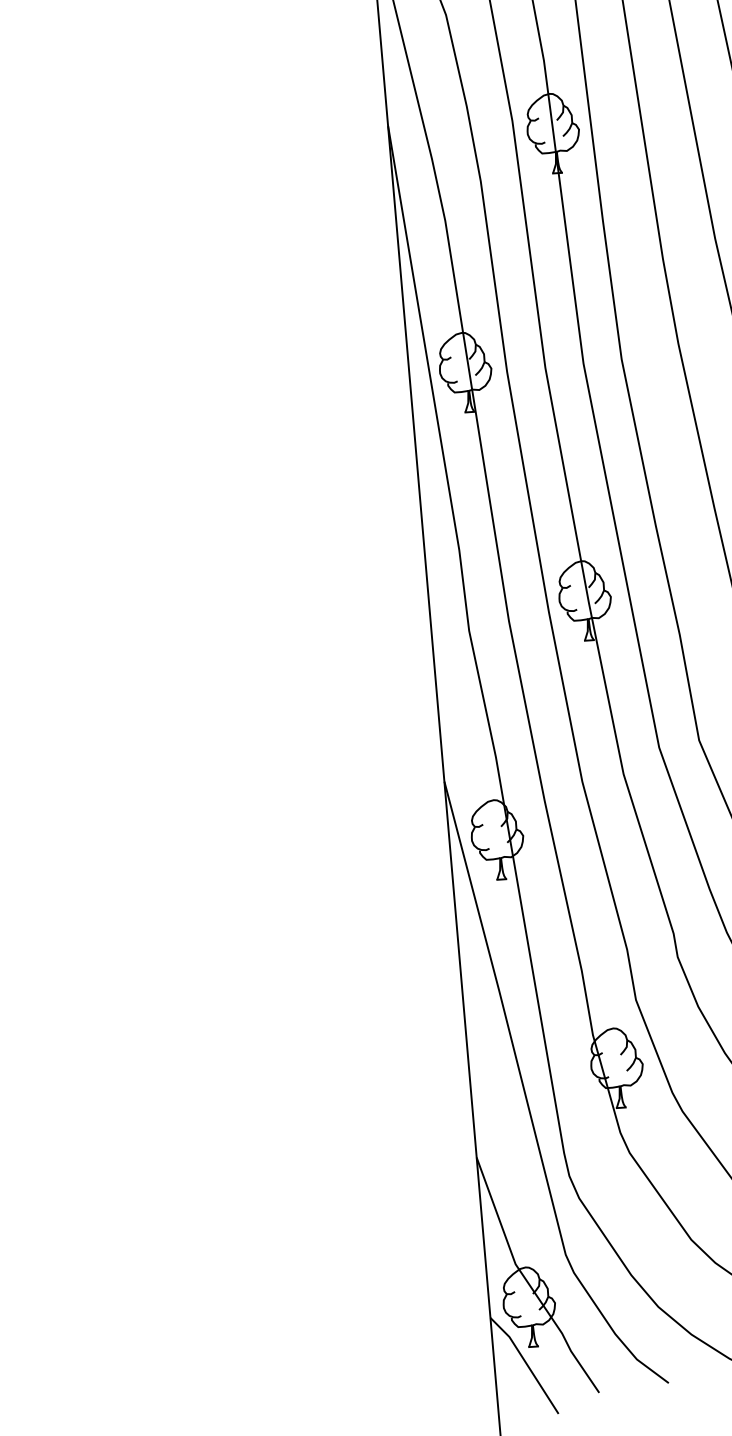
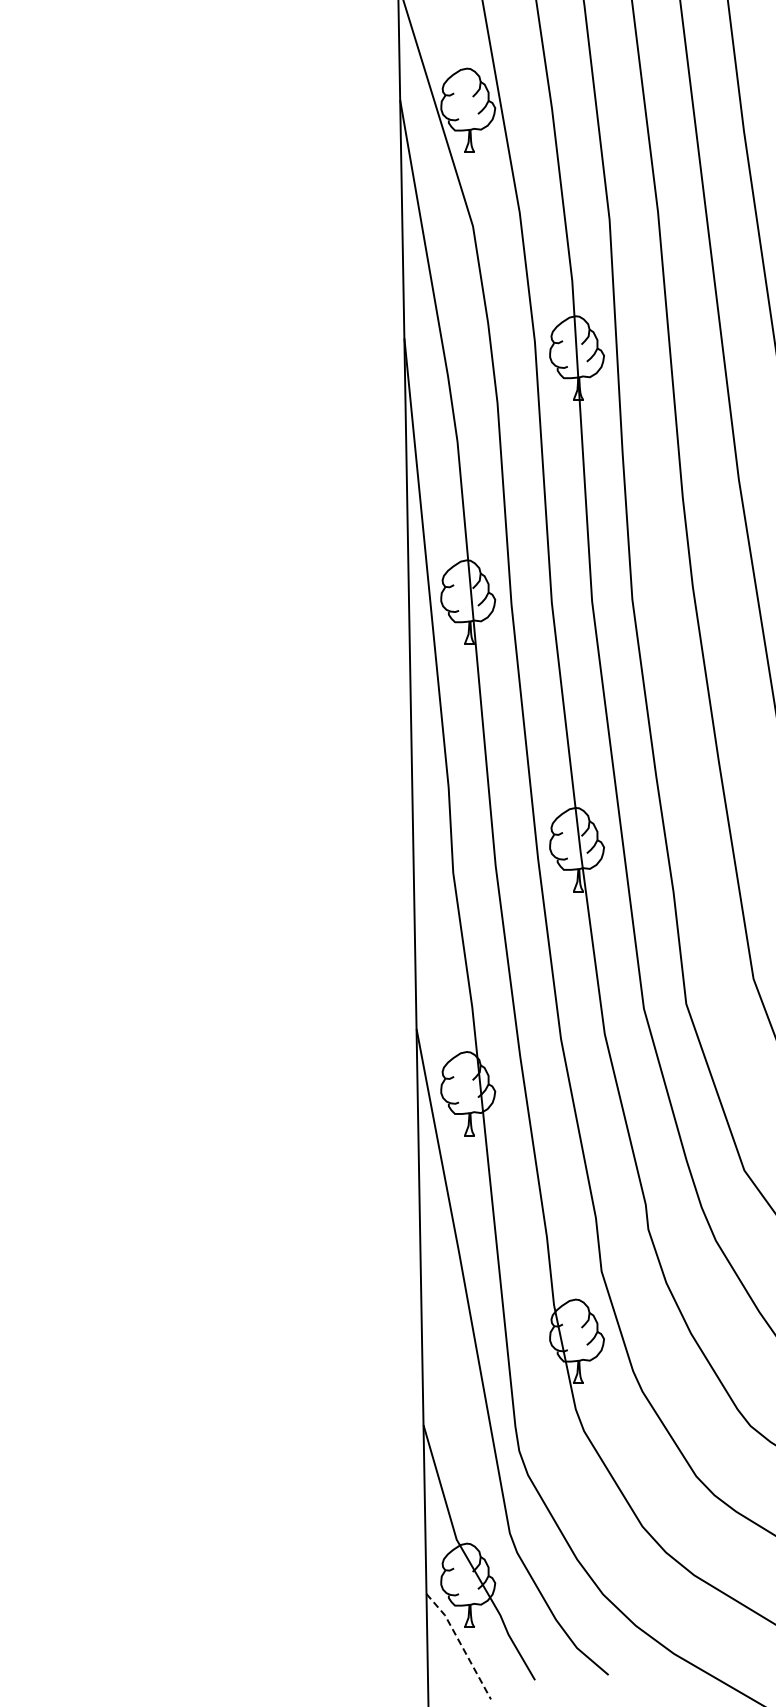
line: (526, 1363) -> (460, 1644), solid -> dashed

